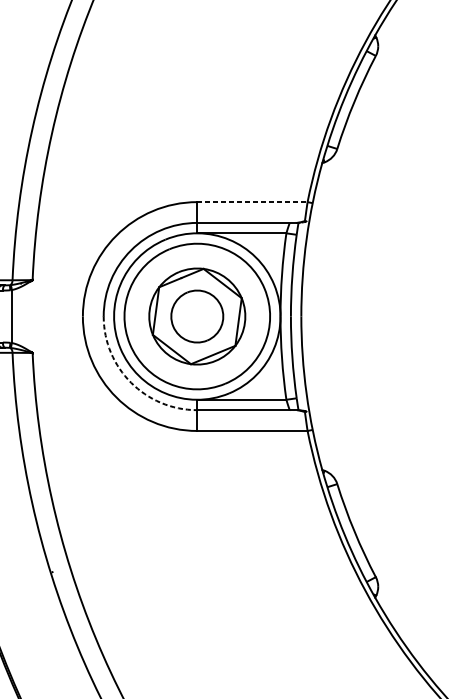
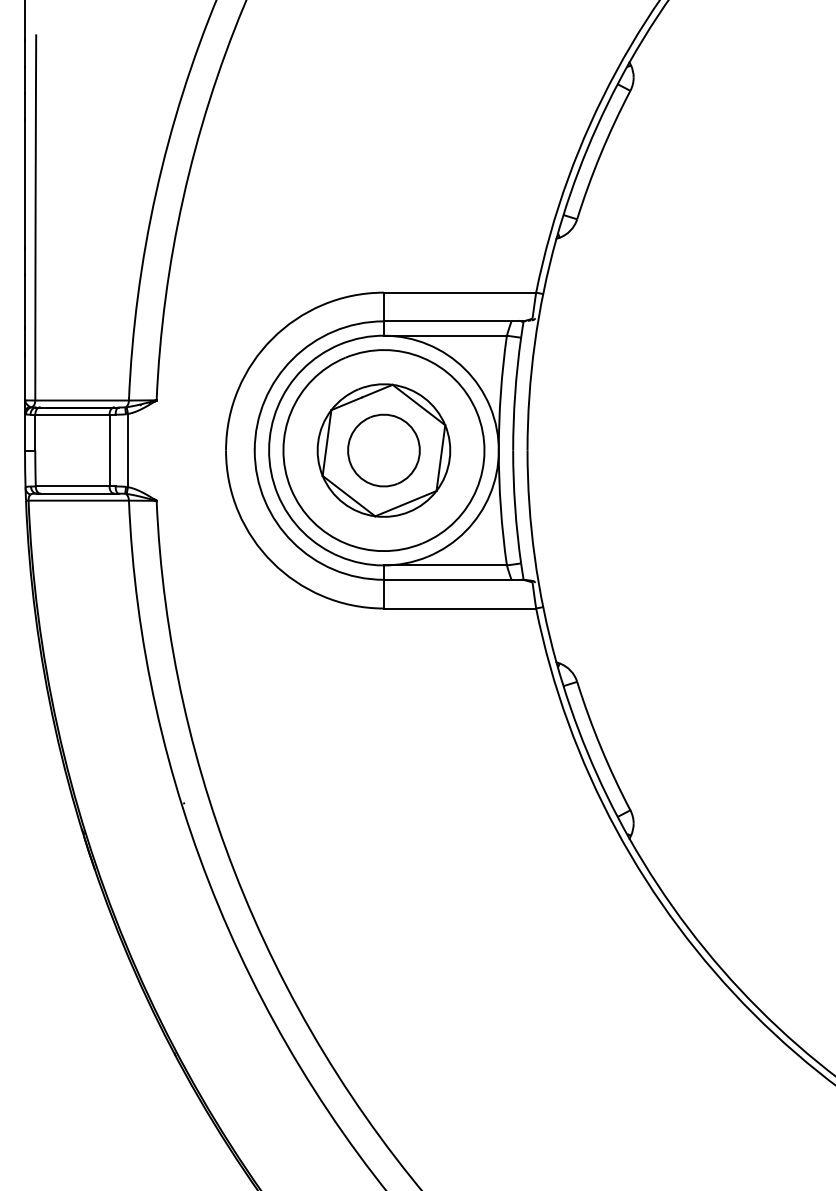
line: (252, 202) -> (460, 292), dashed -> solid
arc: (131, 382) -> (292, 541), dashed -> solid

